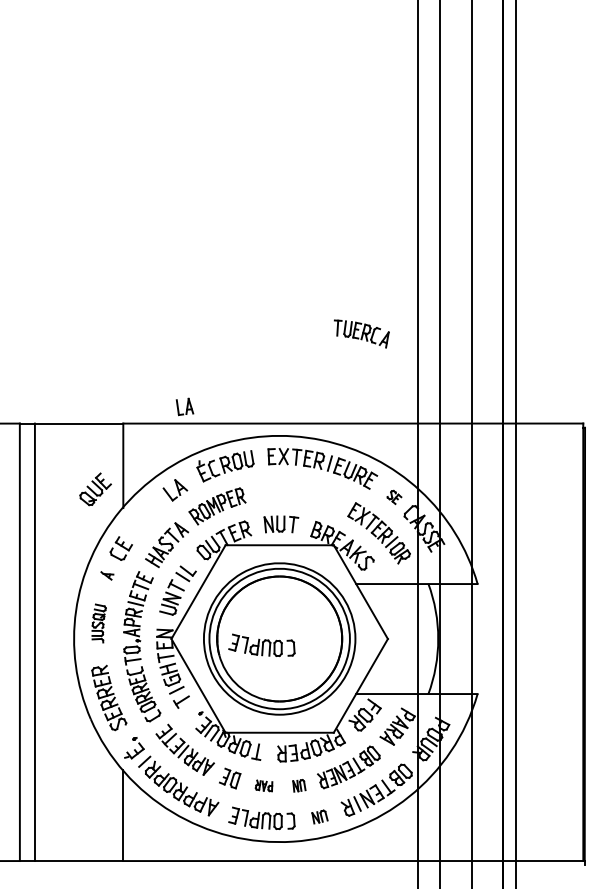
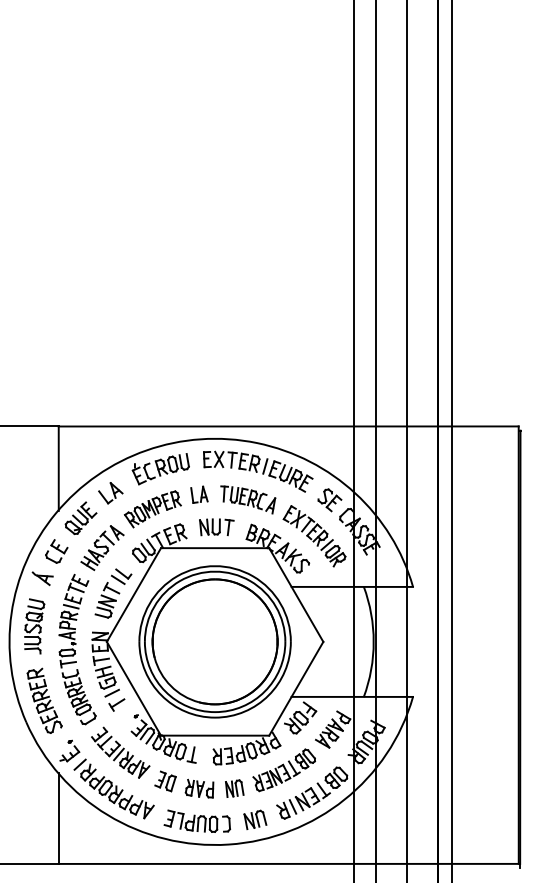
part: (361, 333) -> (247, 499), moved
part: (184, 406) -> (198, 494), moved
part: (95, 489) -> (80, 518), moved
part: (394, 497) -> (329, 500), size x1.67
part: (107, 575) -> (42, 578), size x1.67
part: (98, 623) -> (33, 626), size x1.43
part: (261, 644) -> (196, 647), removed
part: (263, 785) -> (198, 788), size x1.67
part: (299, 785) -> (234, 788), size x1.43
part: (319, 816) -> (254, 819), size x1.43

